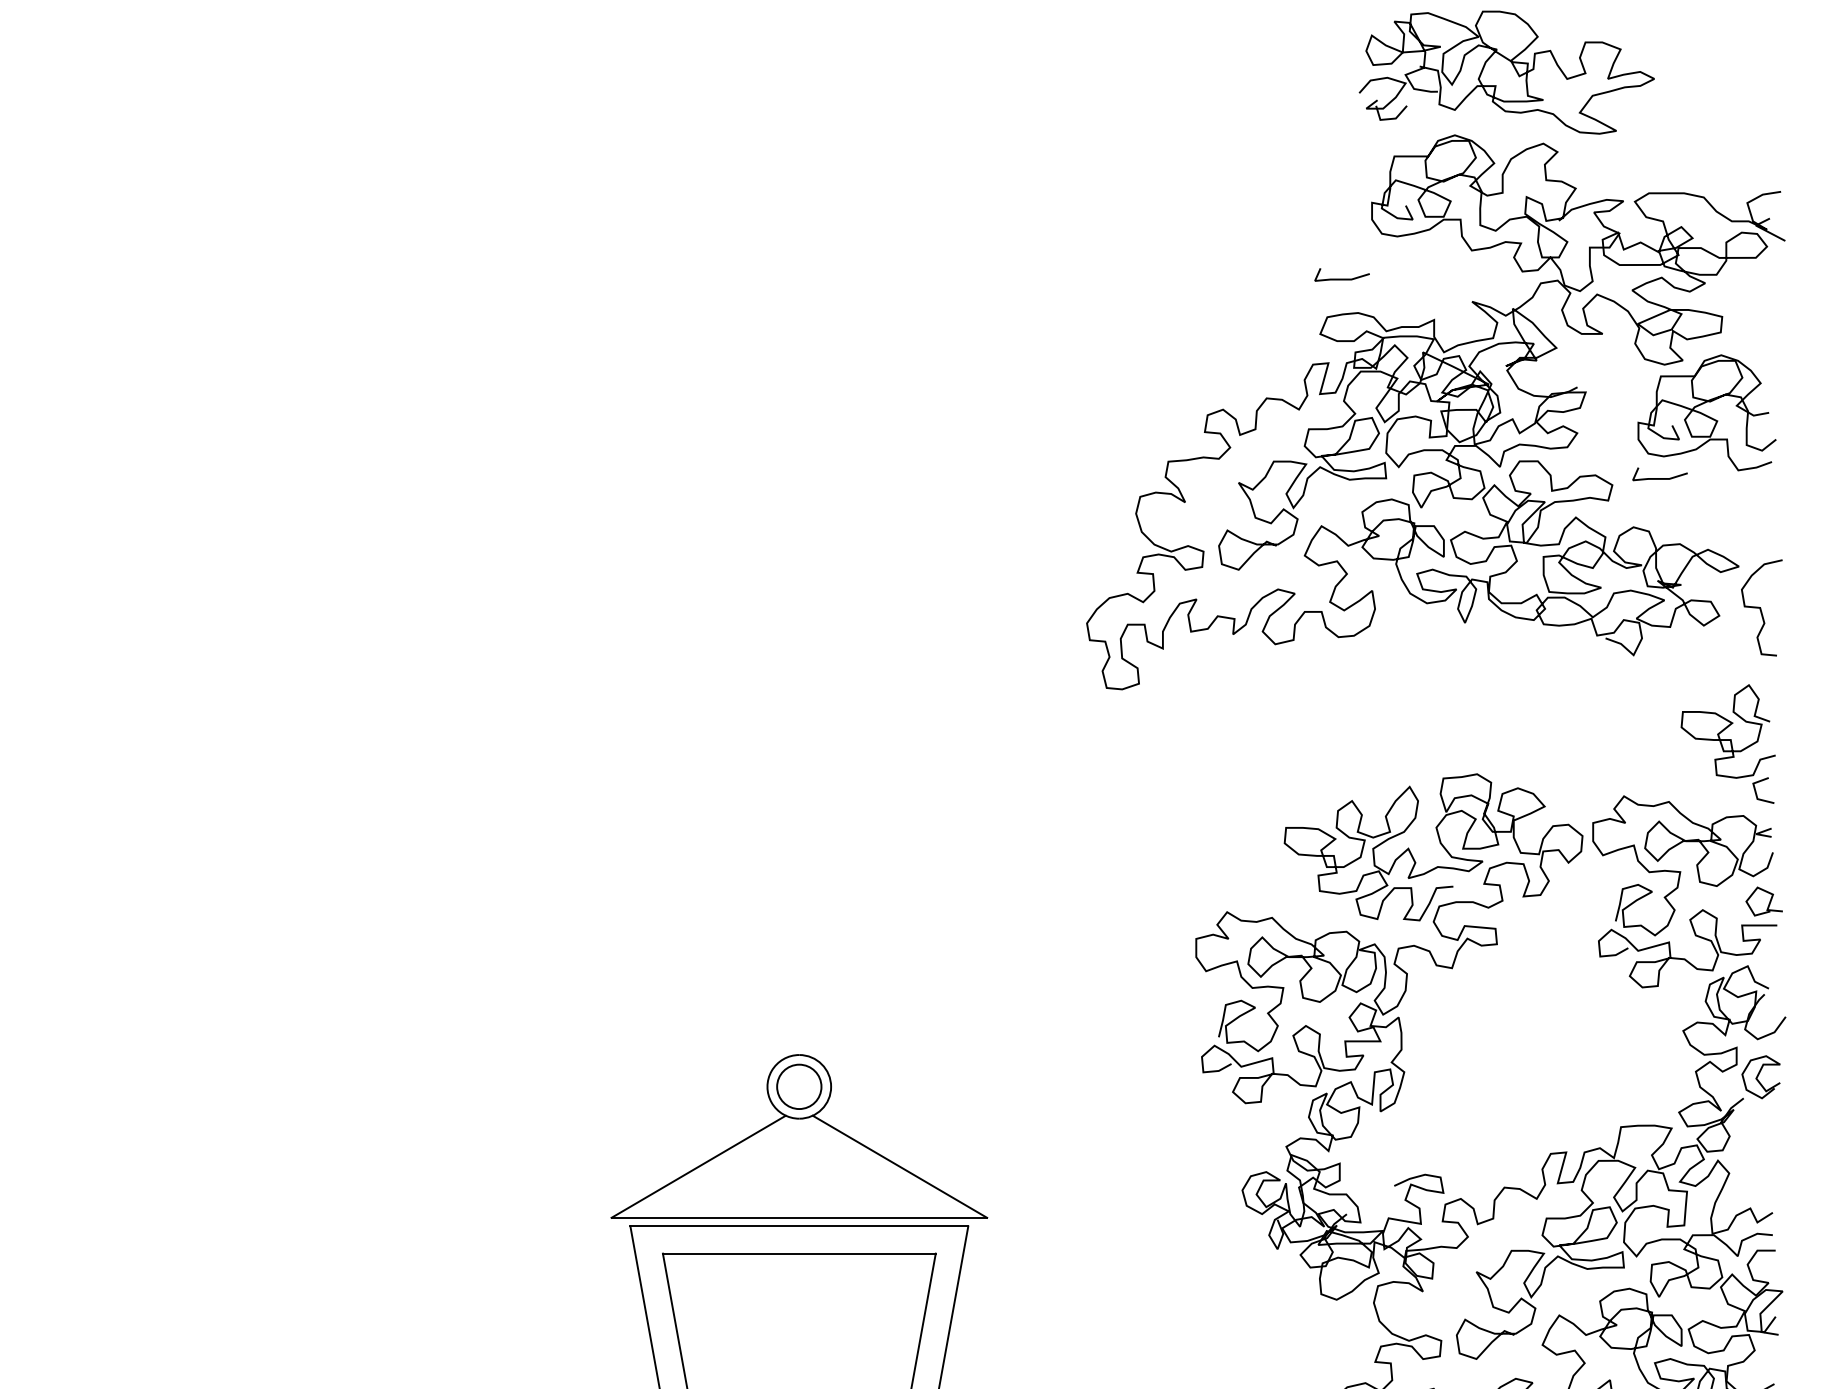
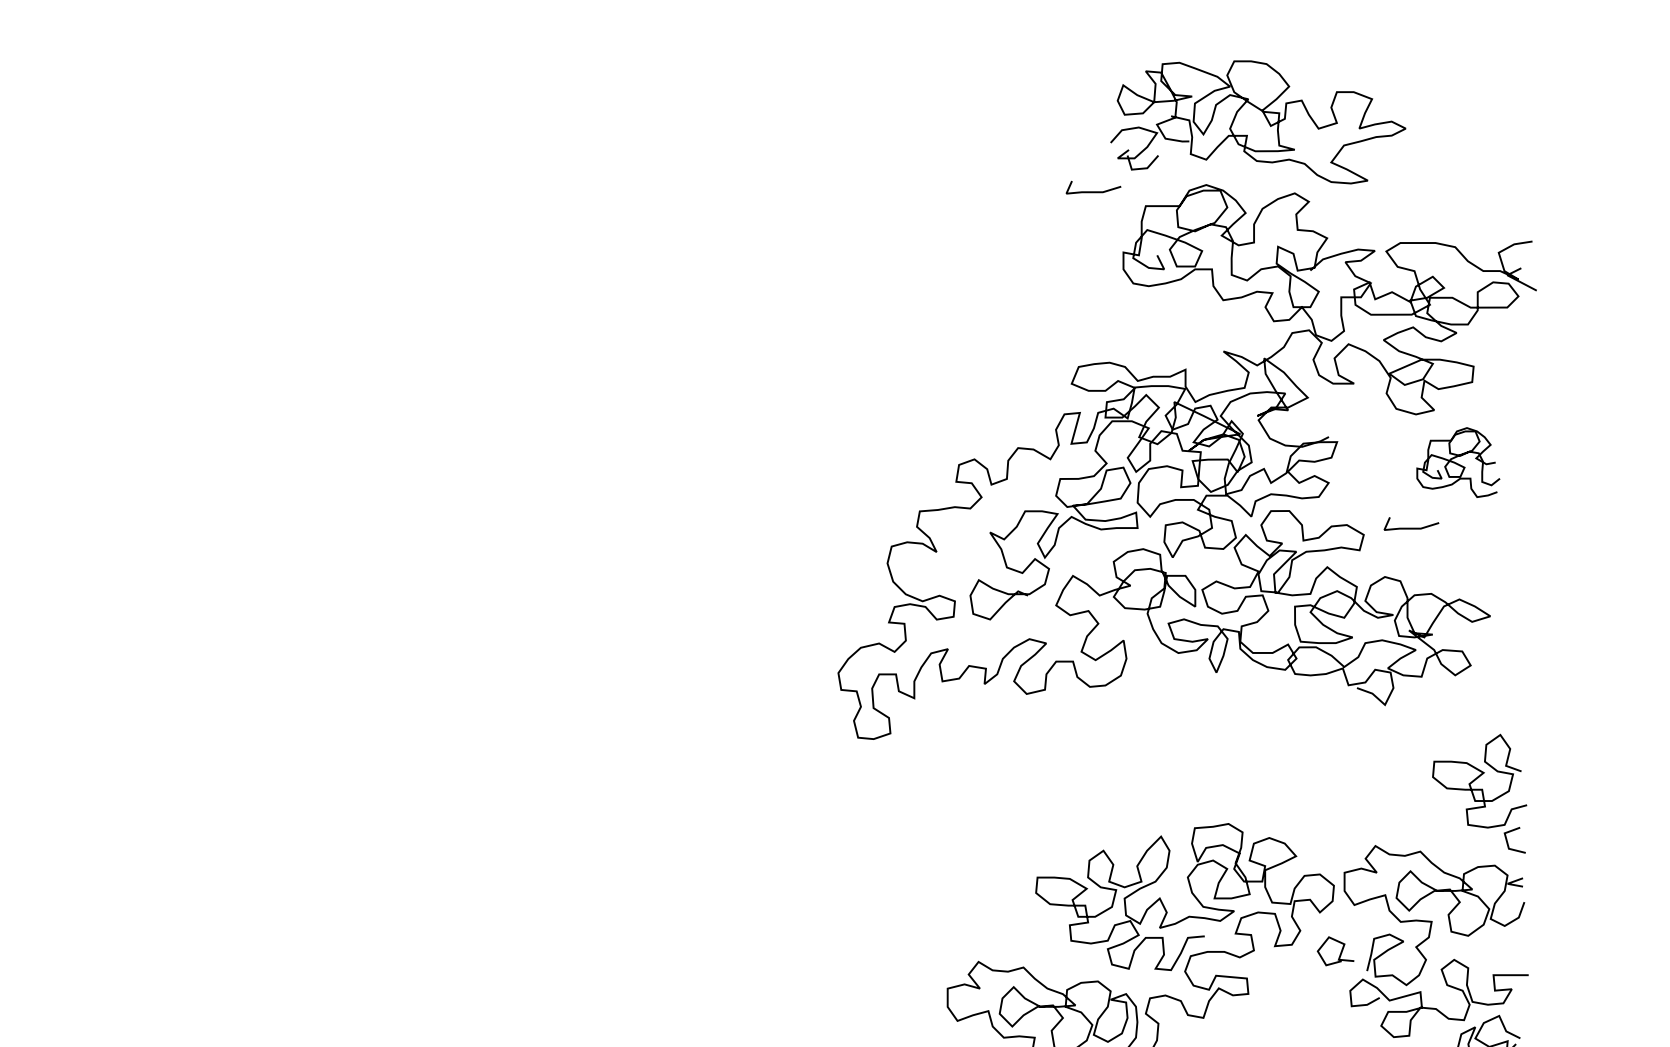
line: (1341, 278) -> (1092, 191), moved
part: (1706, 412) -> (1457, 462), size x0.6
curve: (1760, 607) -> (1511, 657), removed
curve: (1768, 903) -> (1339, 953), moved

